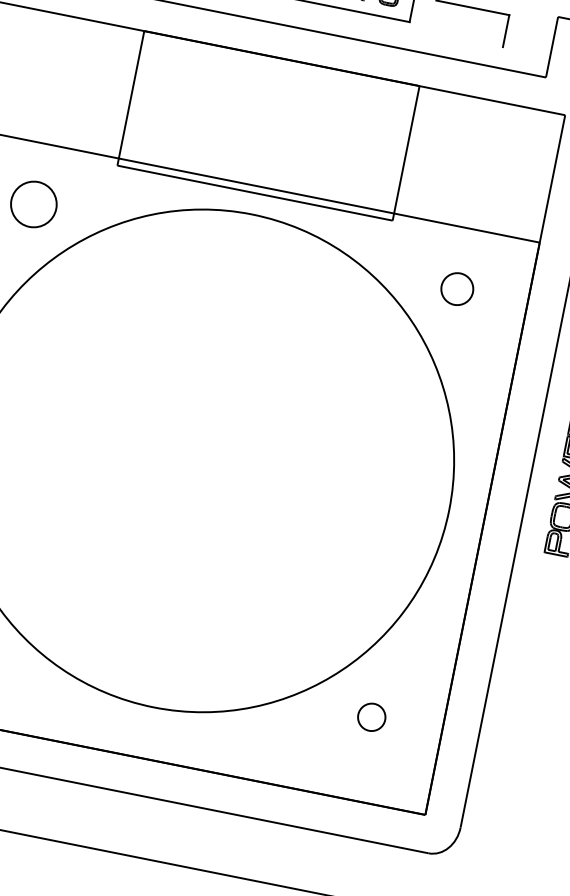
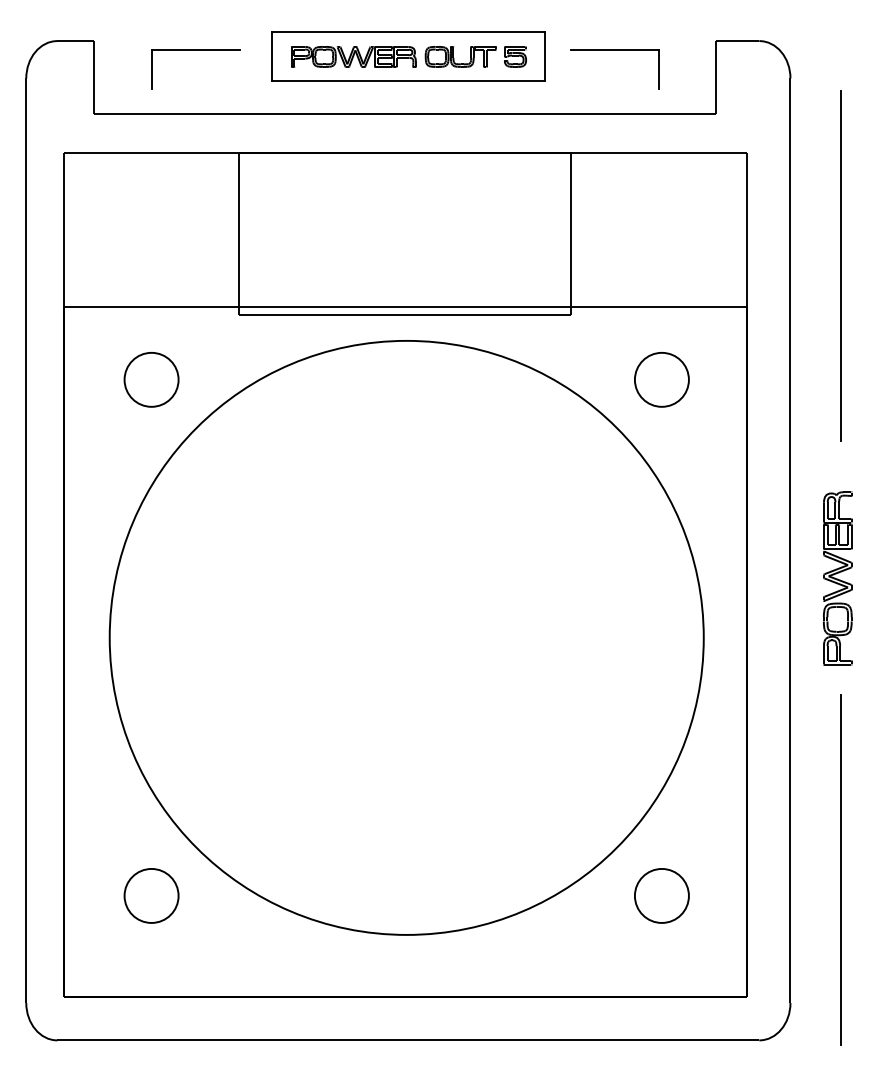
part: (457, 288) -> (661, 379), size x1.43
part: (371, 716) -> (661, 895), size x1.67
line: (524, 724) -> (840, 869), added

